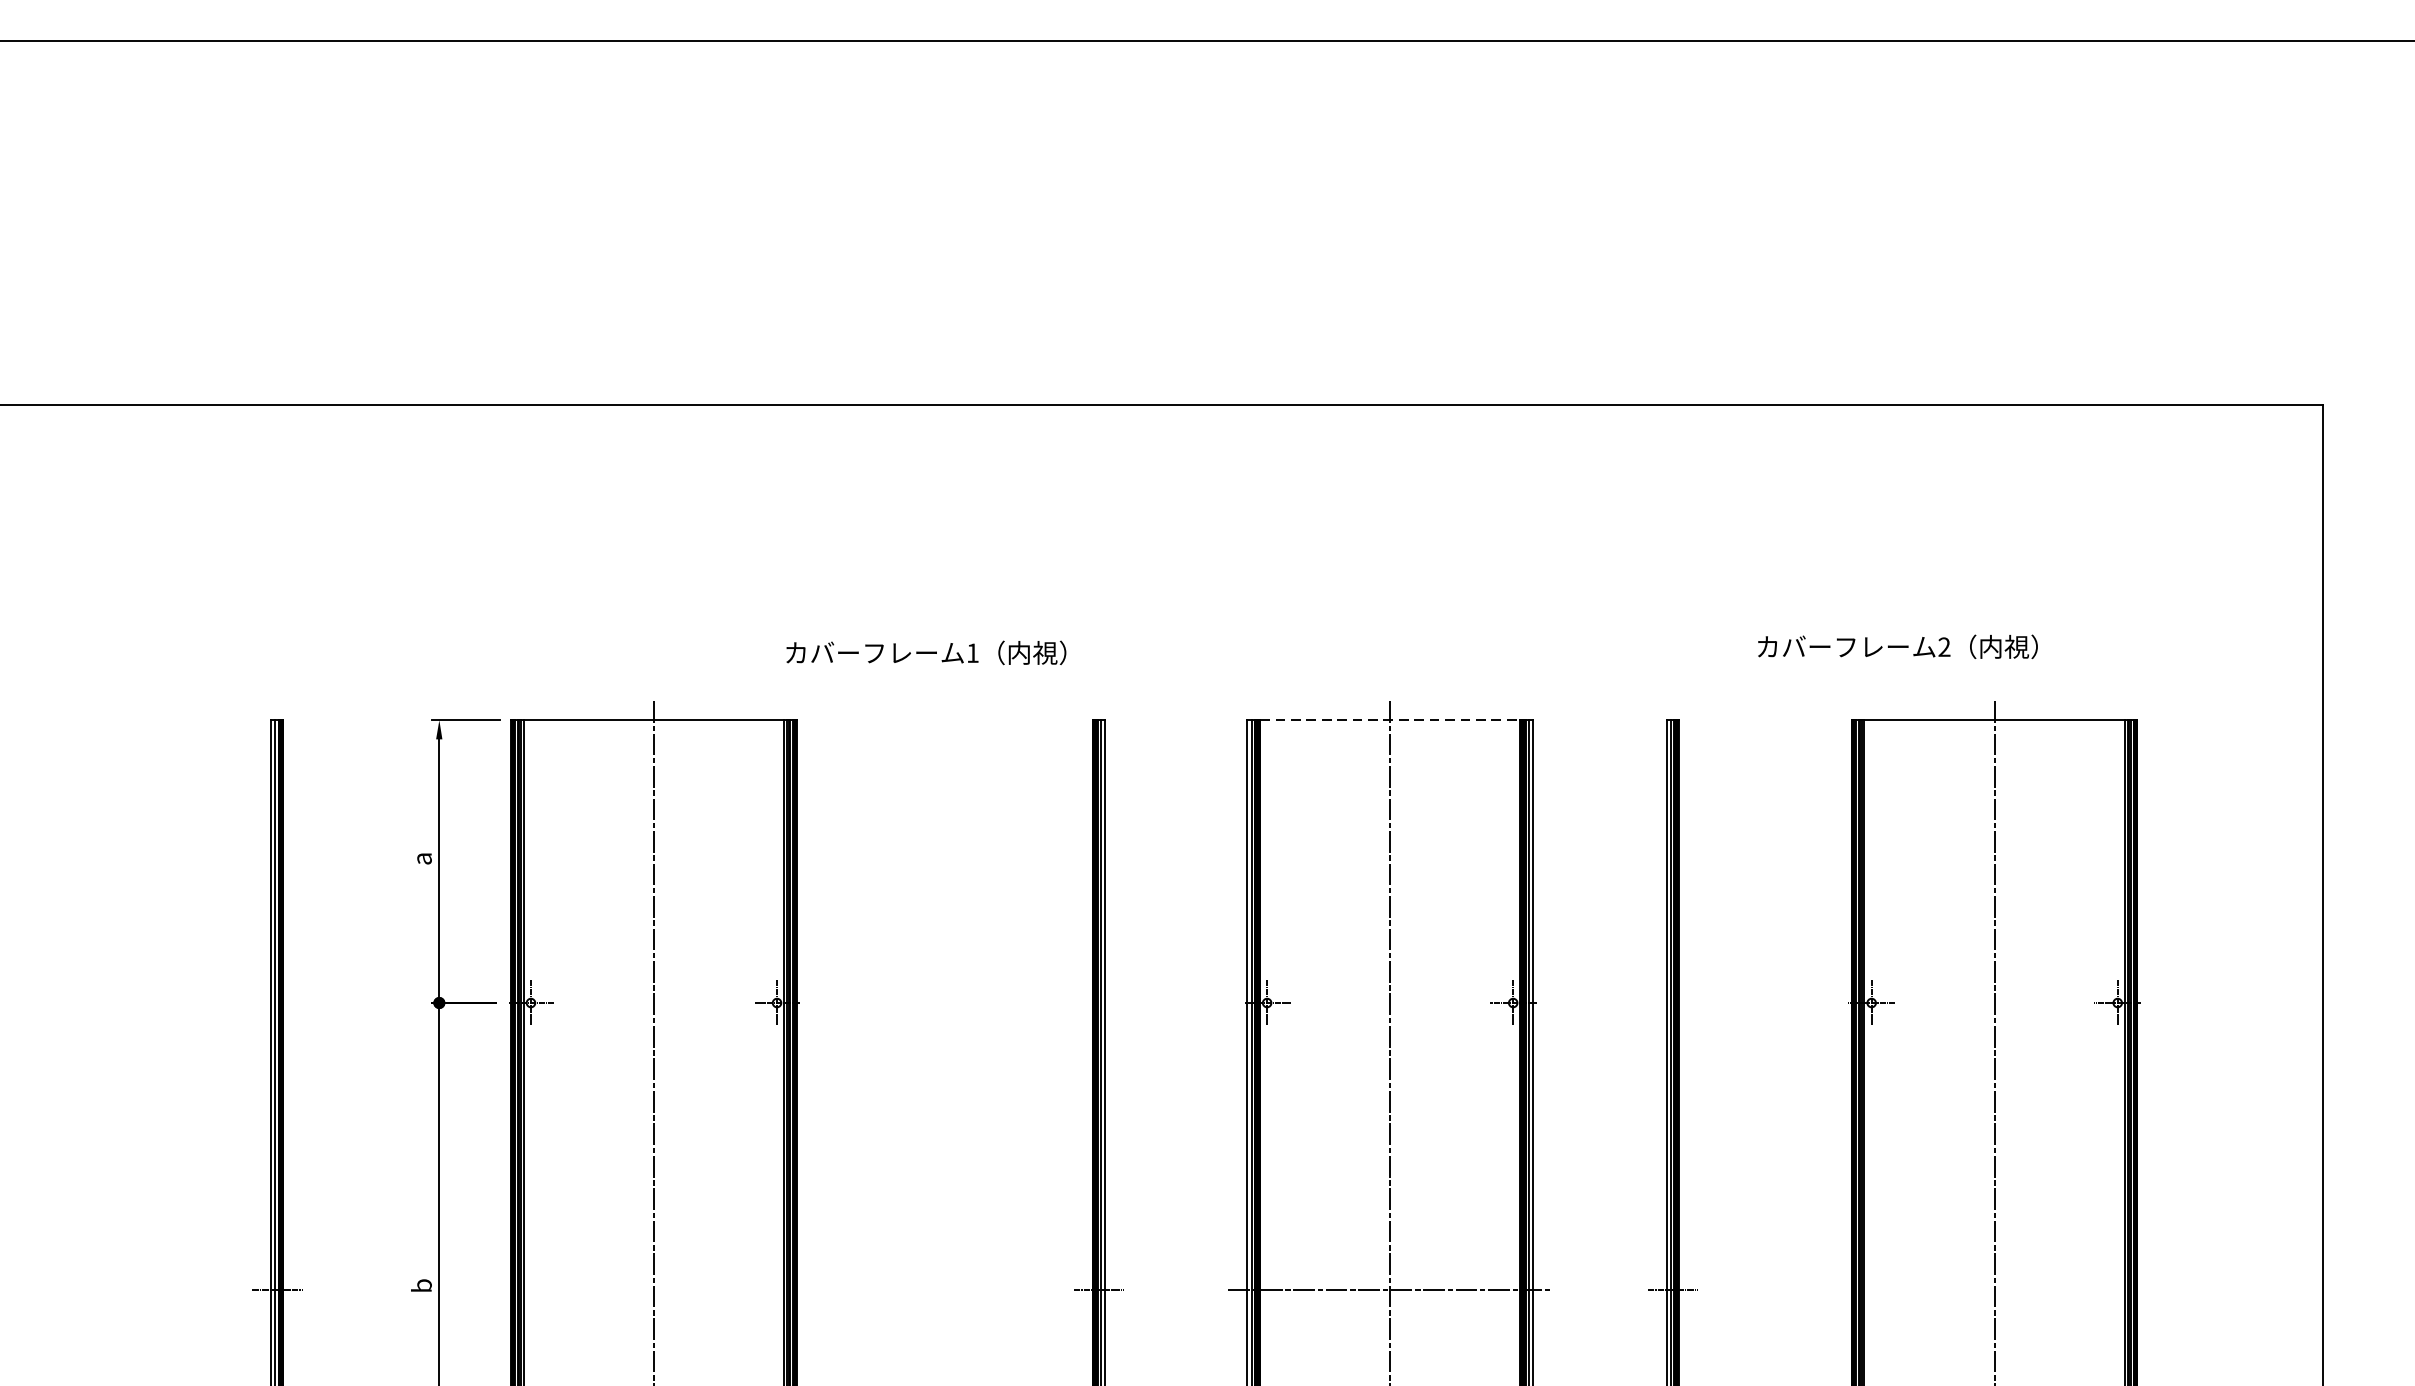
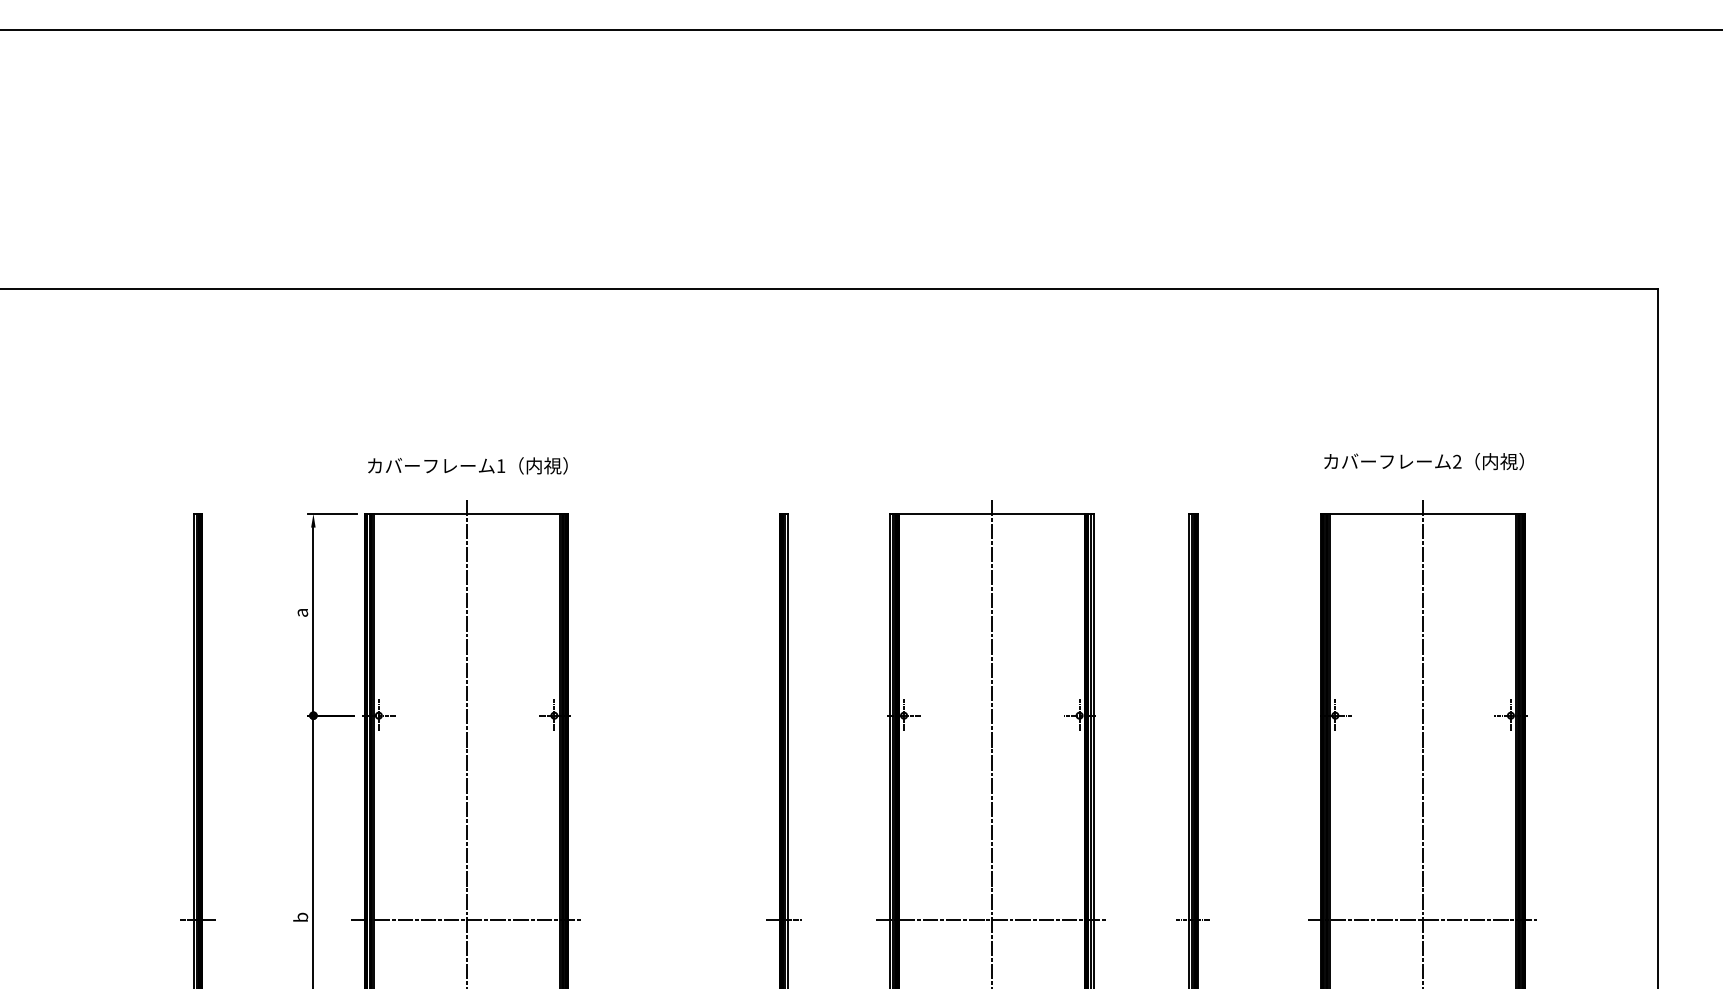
text: (1897, 646) -> (1423, 461), moved
text: (925, 652) -> (467, 465), moved
line: (1389, 719) -> (991, 513), dashed -> solid
line: (653, 1290) -> (466, 920), added
line: (1993, 1290) -> (1422, 920), added

